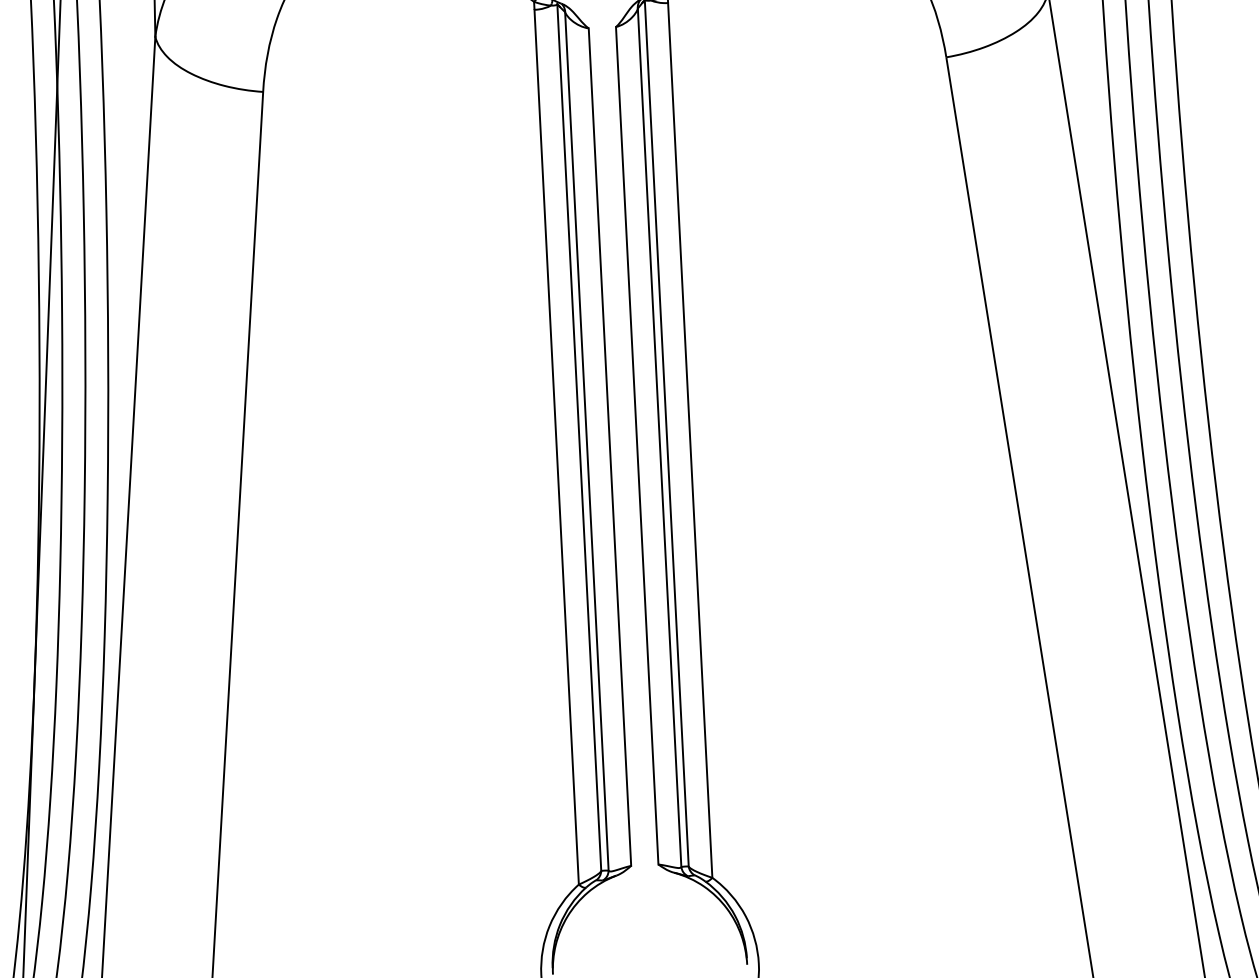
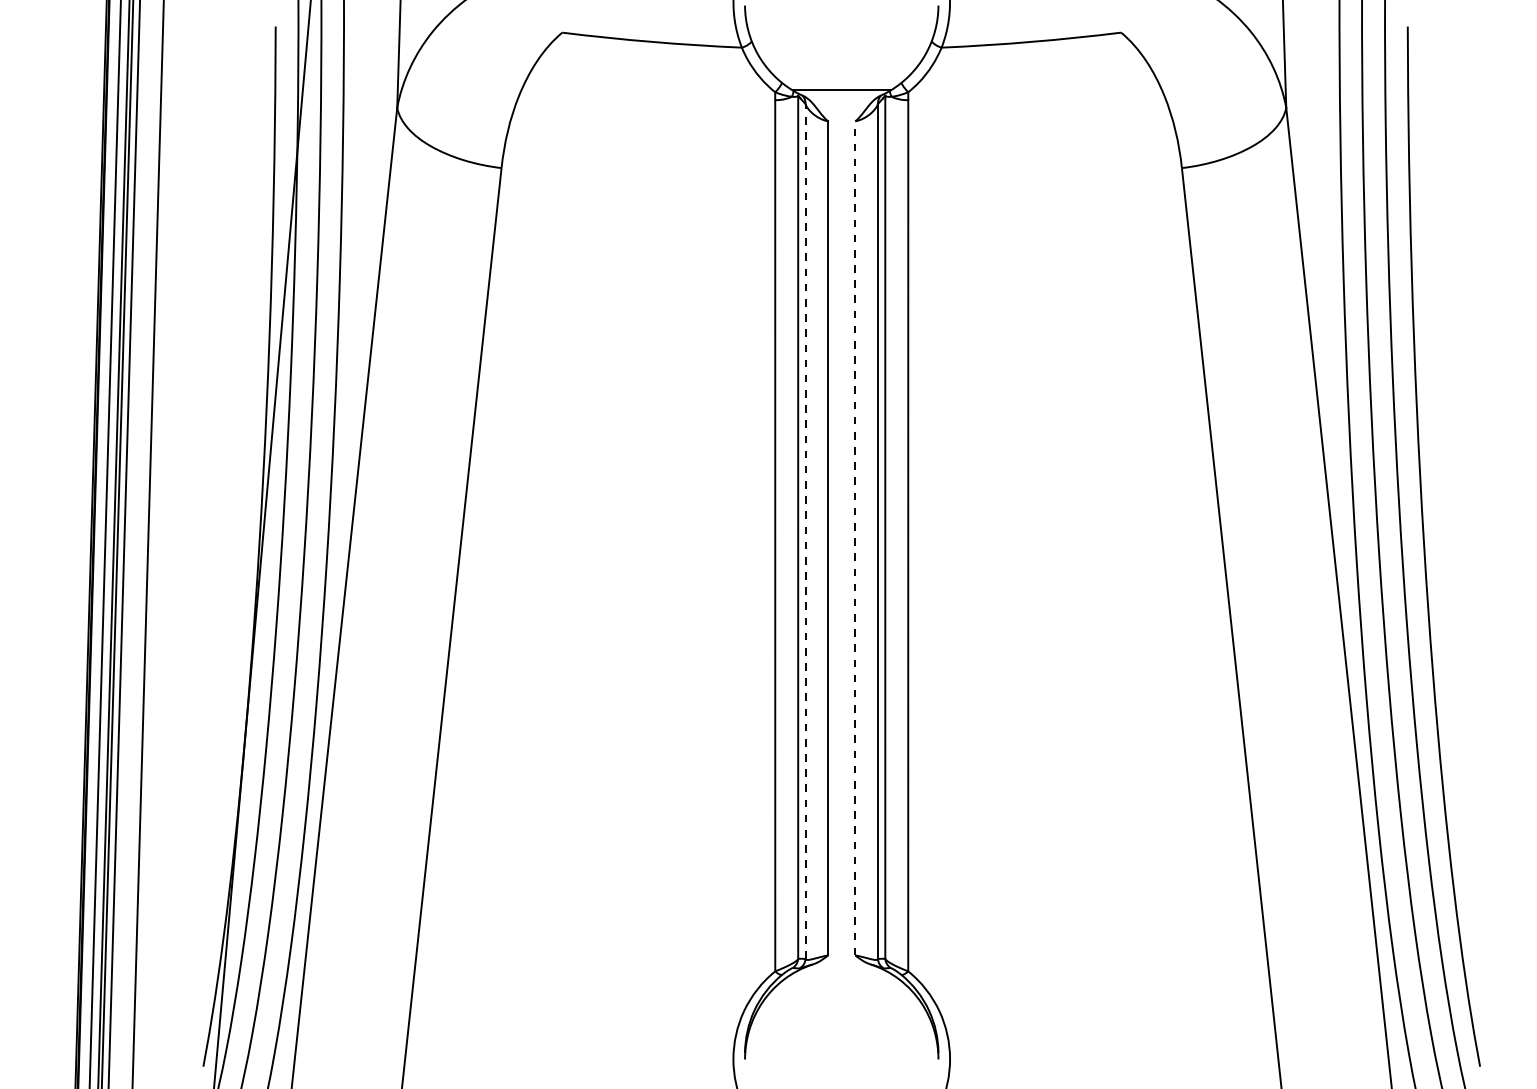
line: (586, 440) -> (805, 530), solid -> dashed
line: (637, 444) -> (855, 537), solid -> dashed

